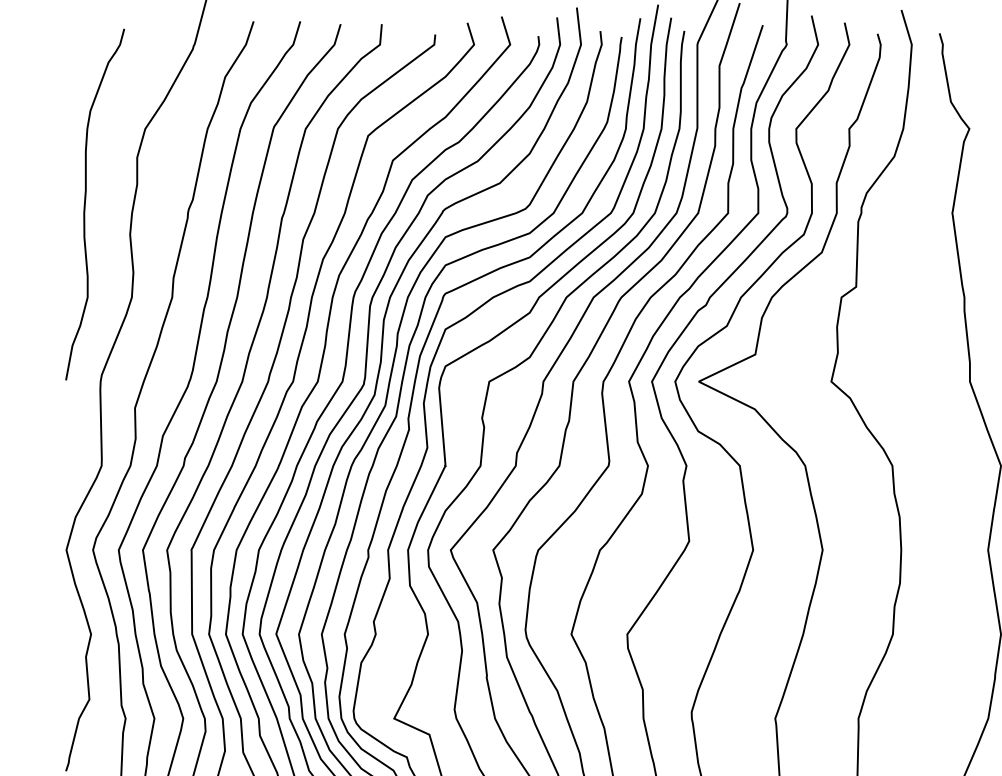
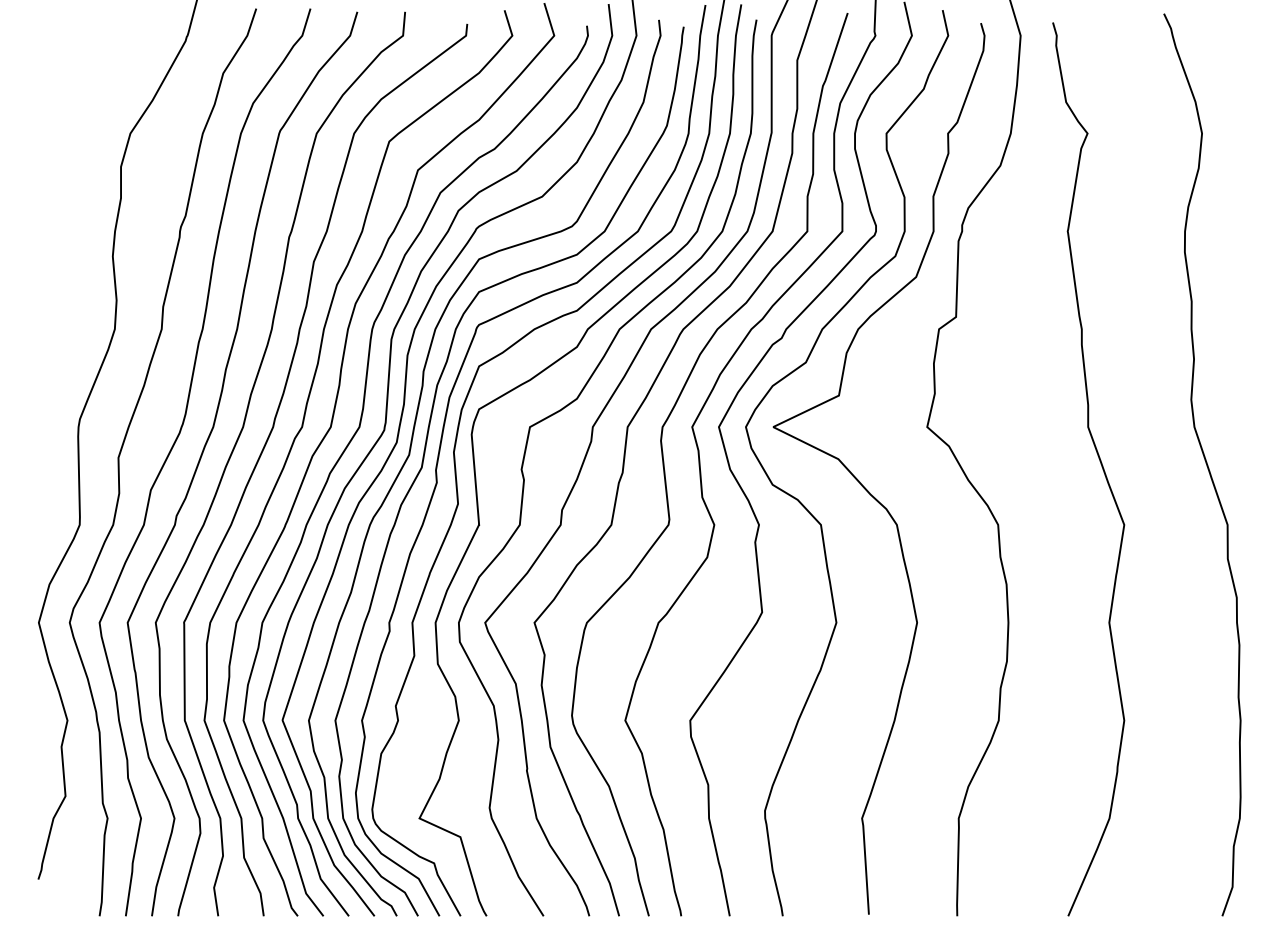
curve: (85, 204) -> (61, 221), removed

